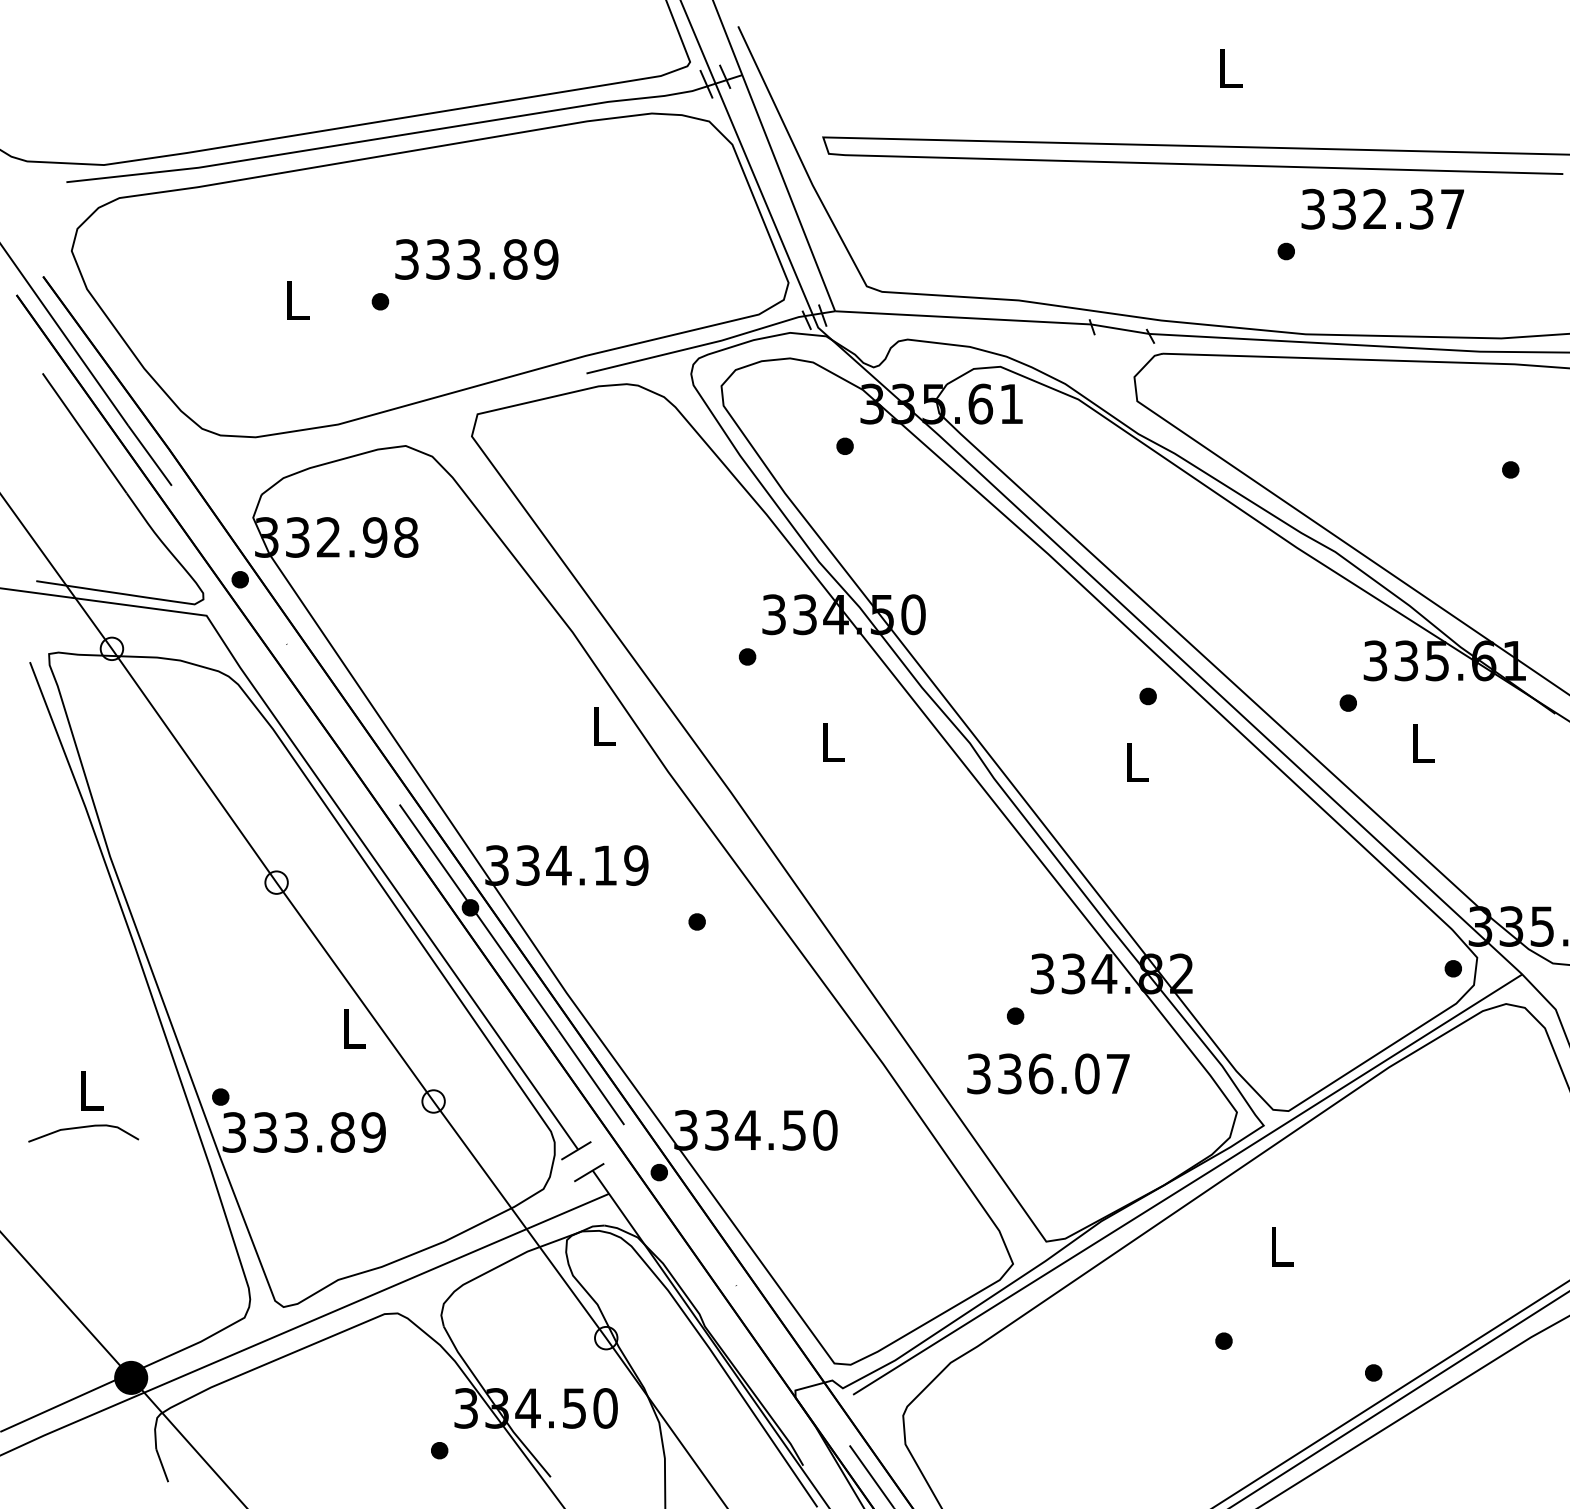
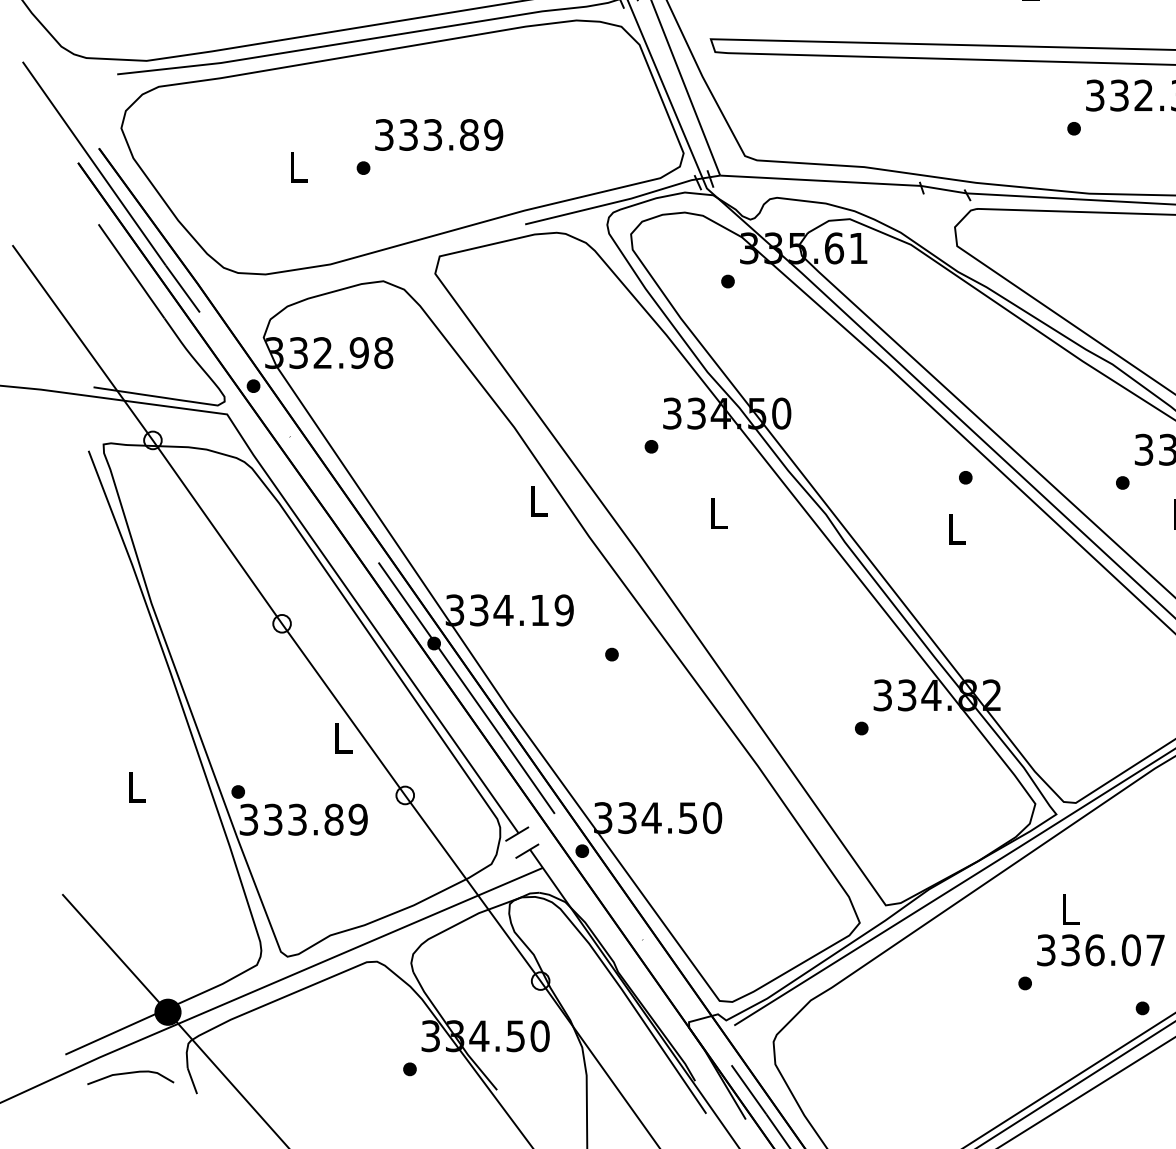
text: (1048, 1073) -> (1100, 949), moved
curve: (82, 1128) -> (129, 1073), moved

